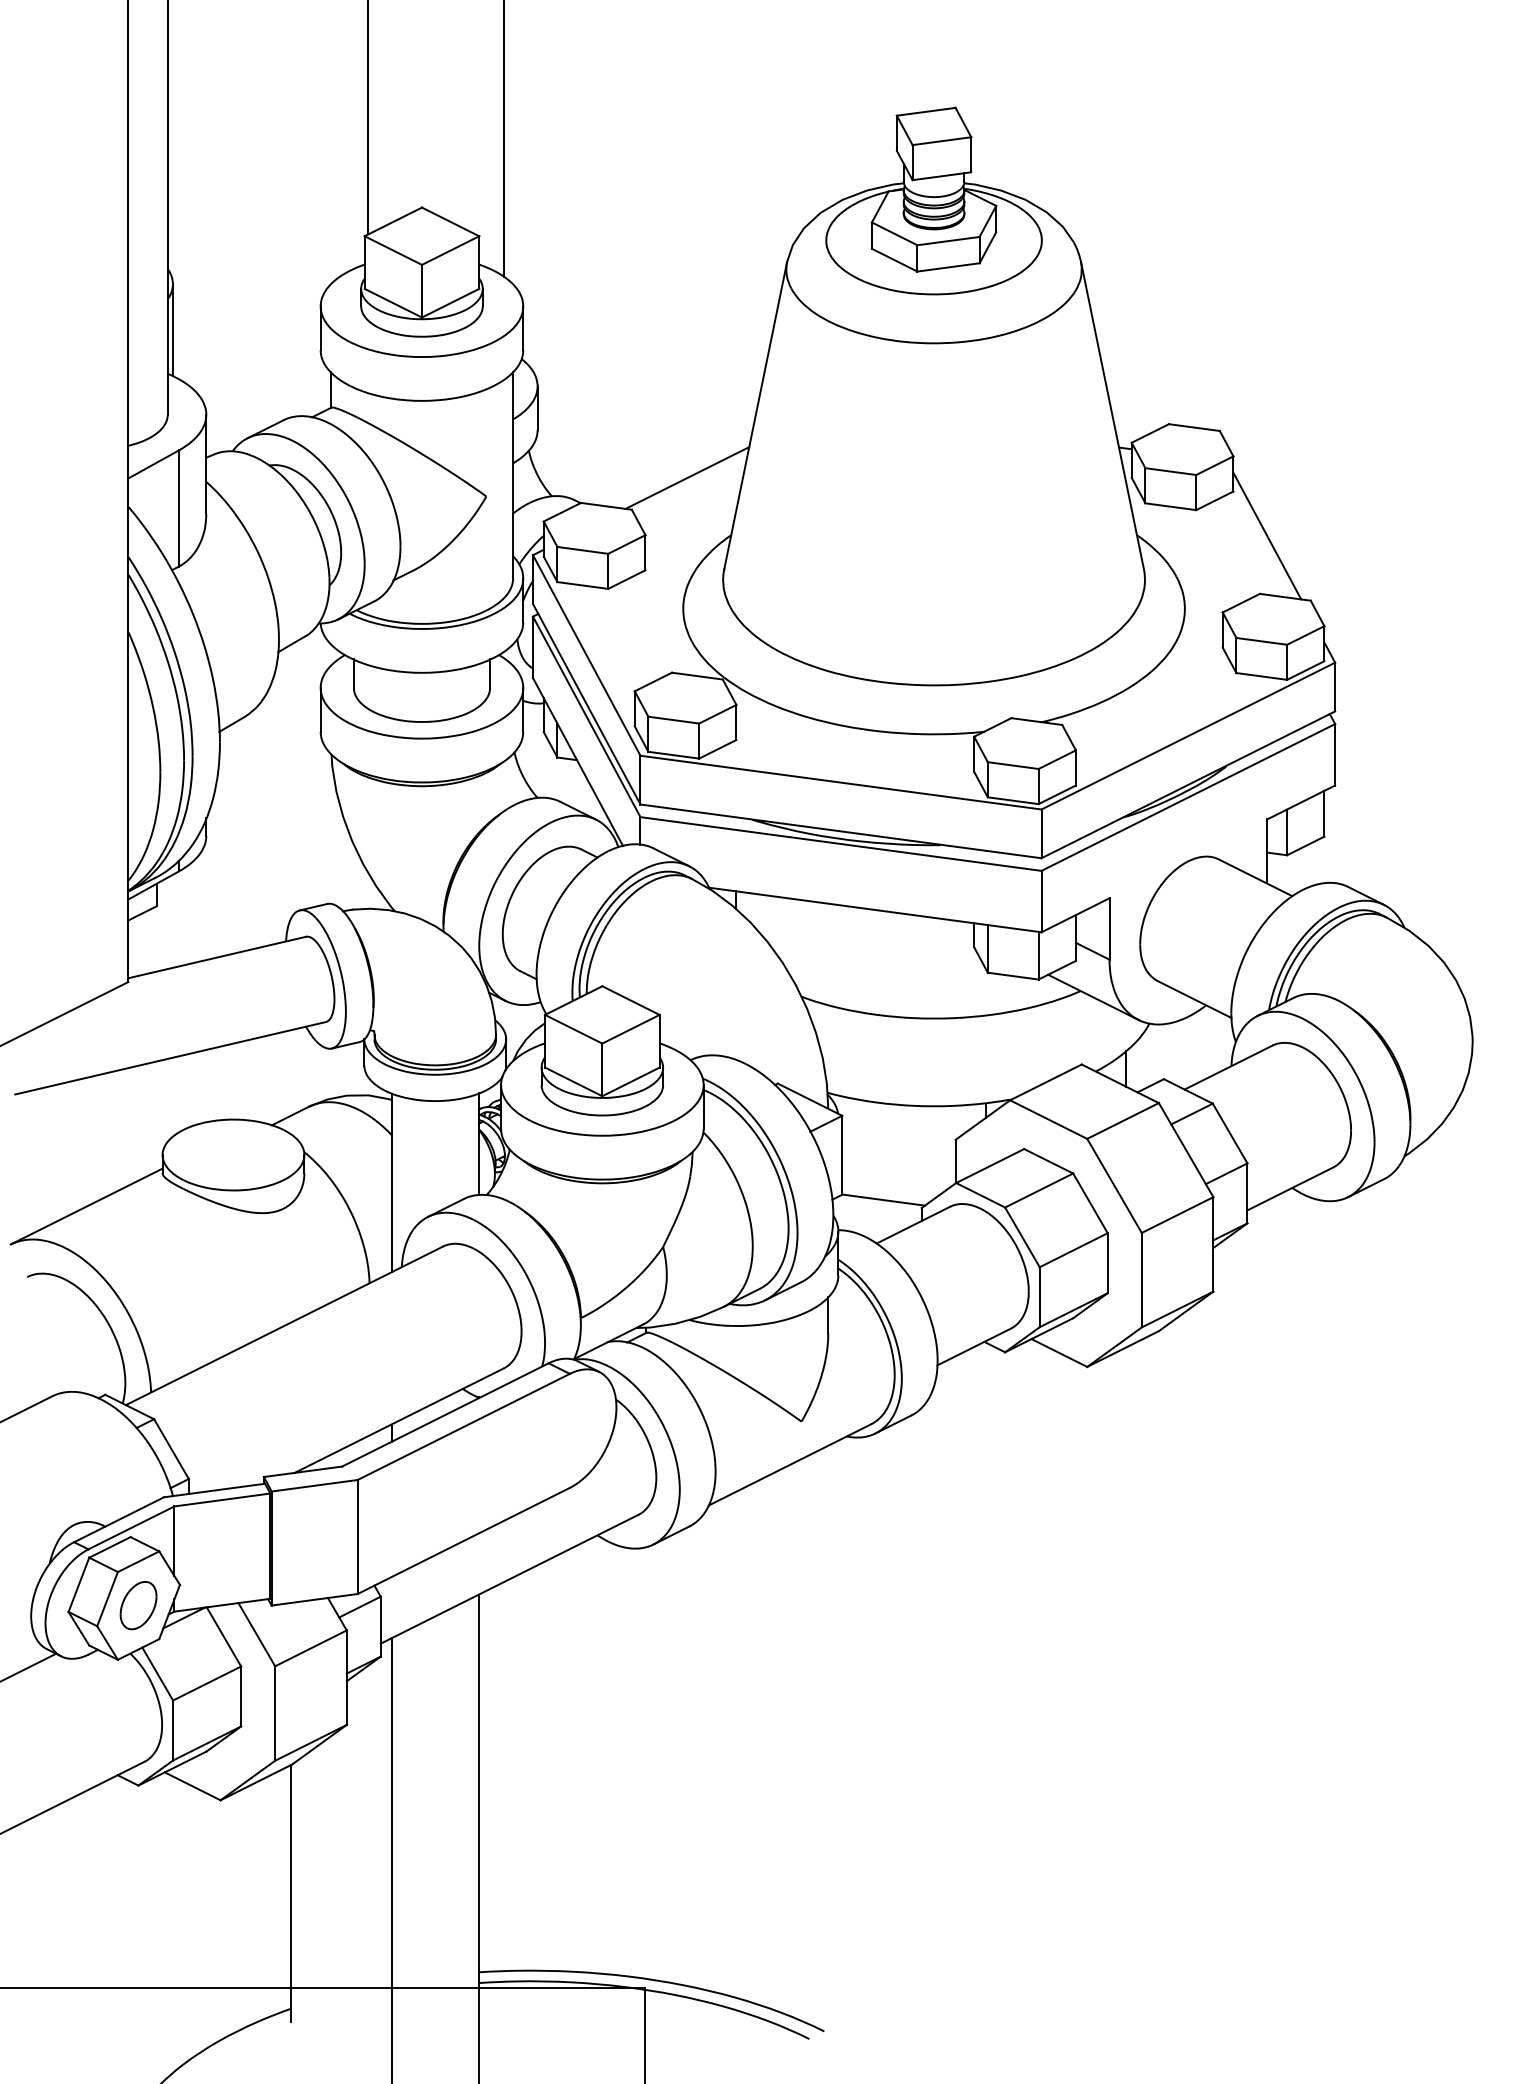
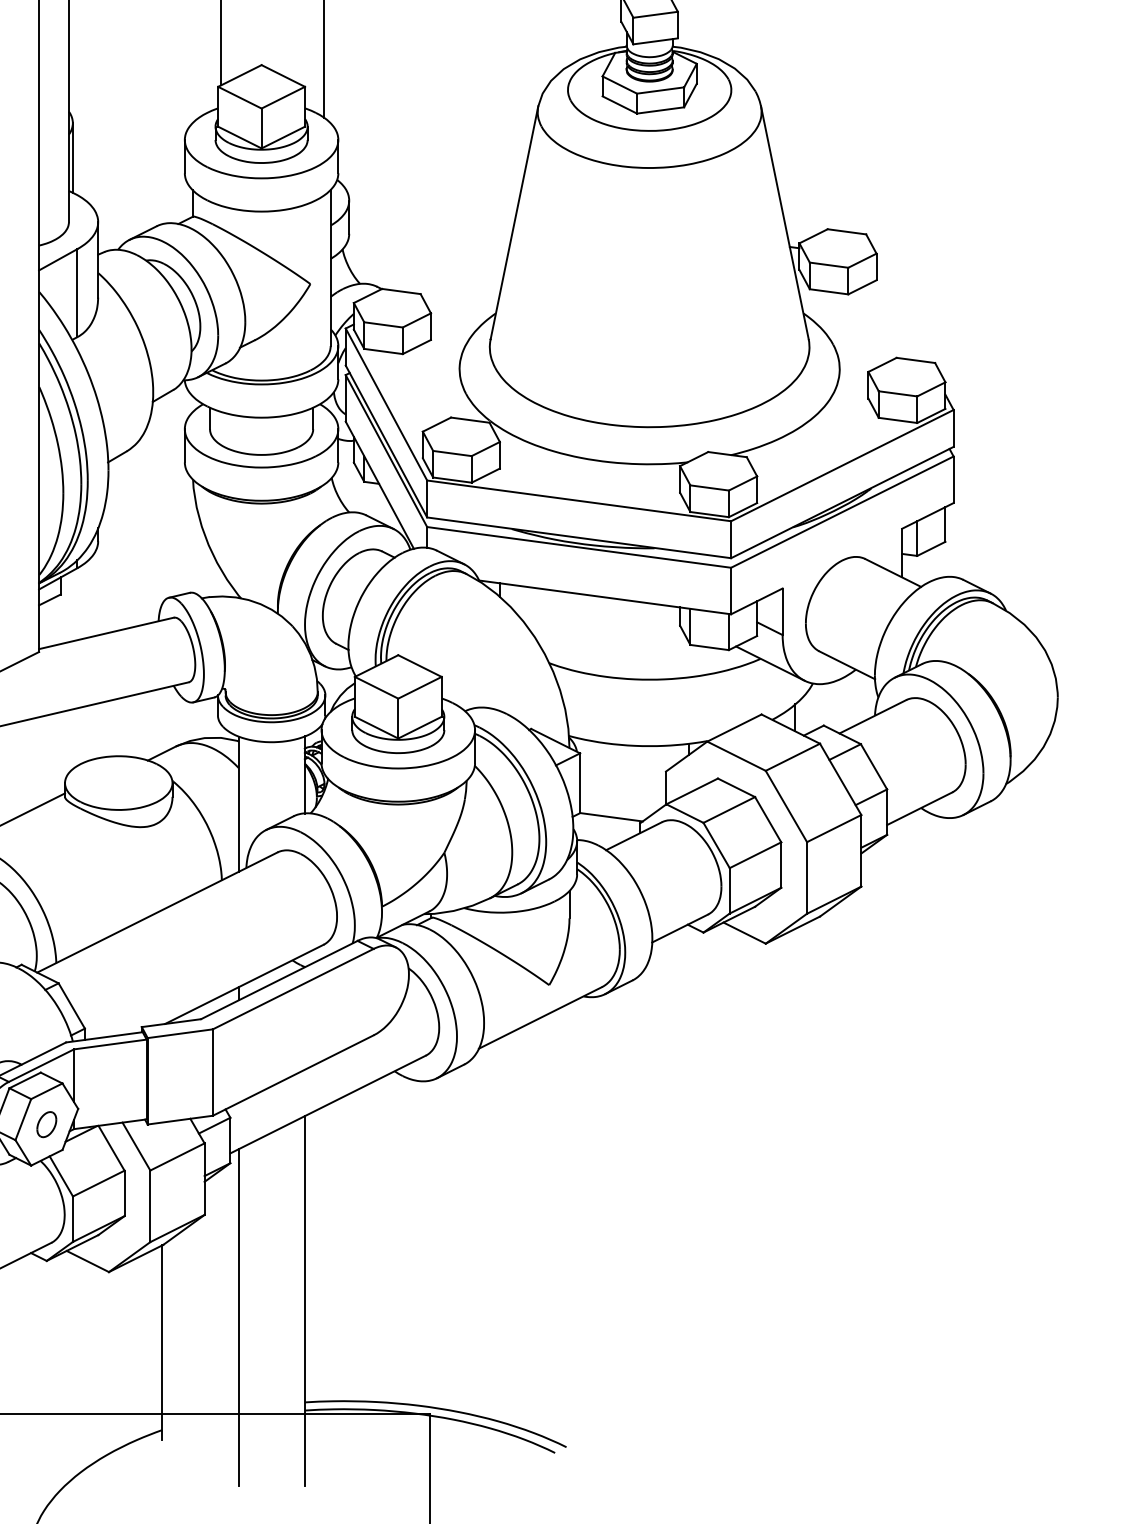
line: (687, 477) -> (462, 269), removed
line: (1267, 535) -> (902, 313), removed
part: (138, 1605) -> (46, 1124), size x0.7

